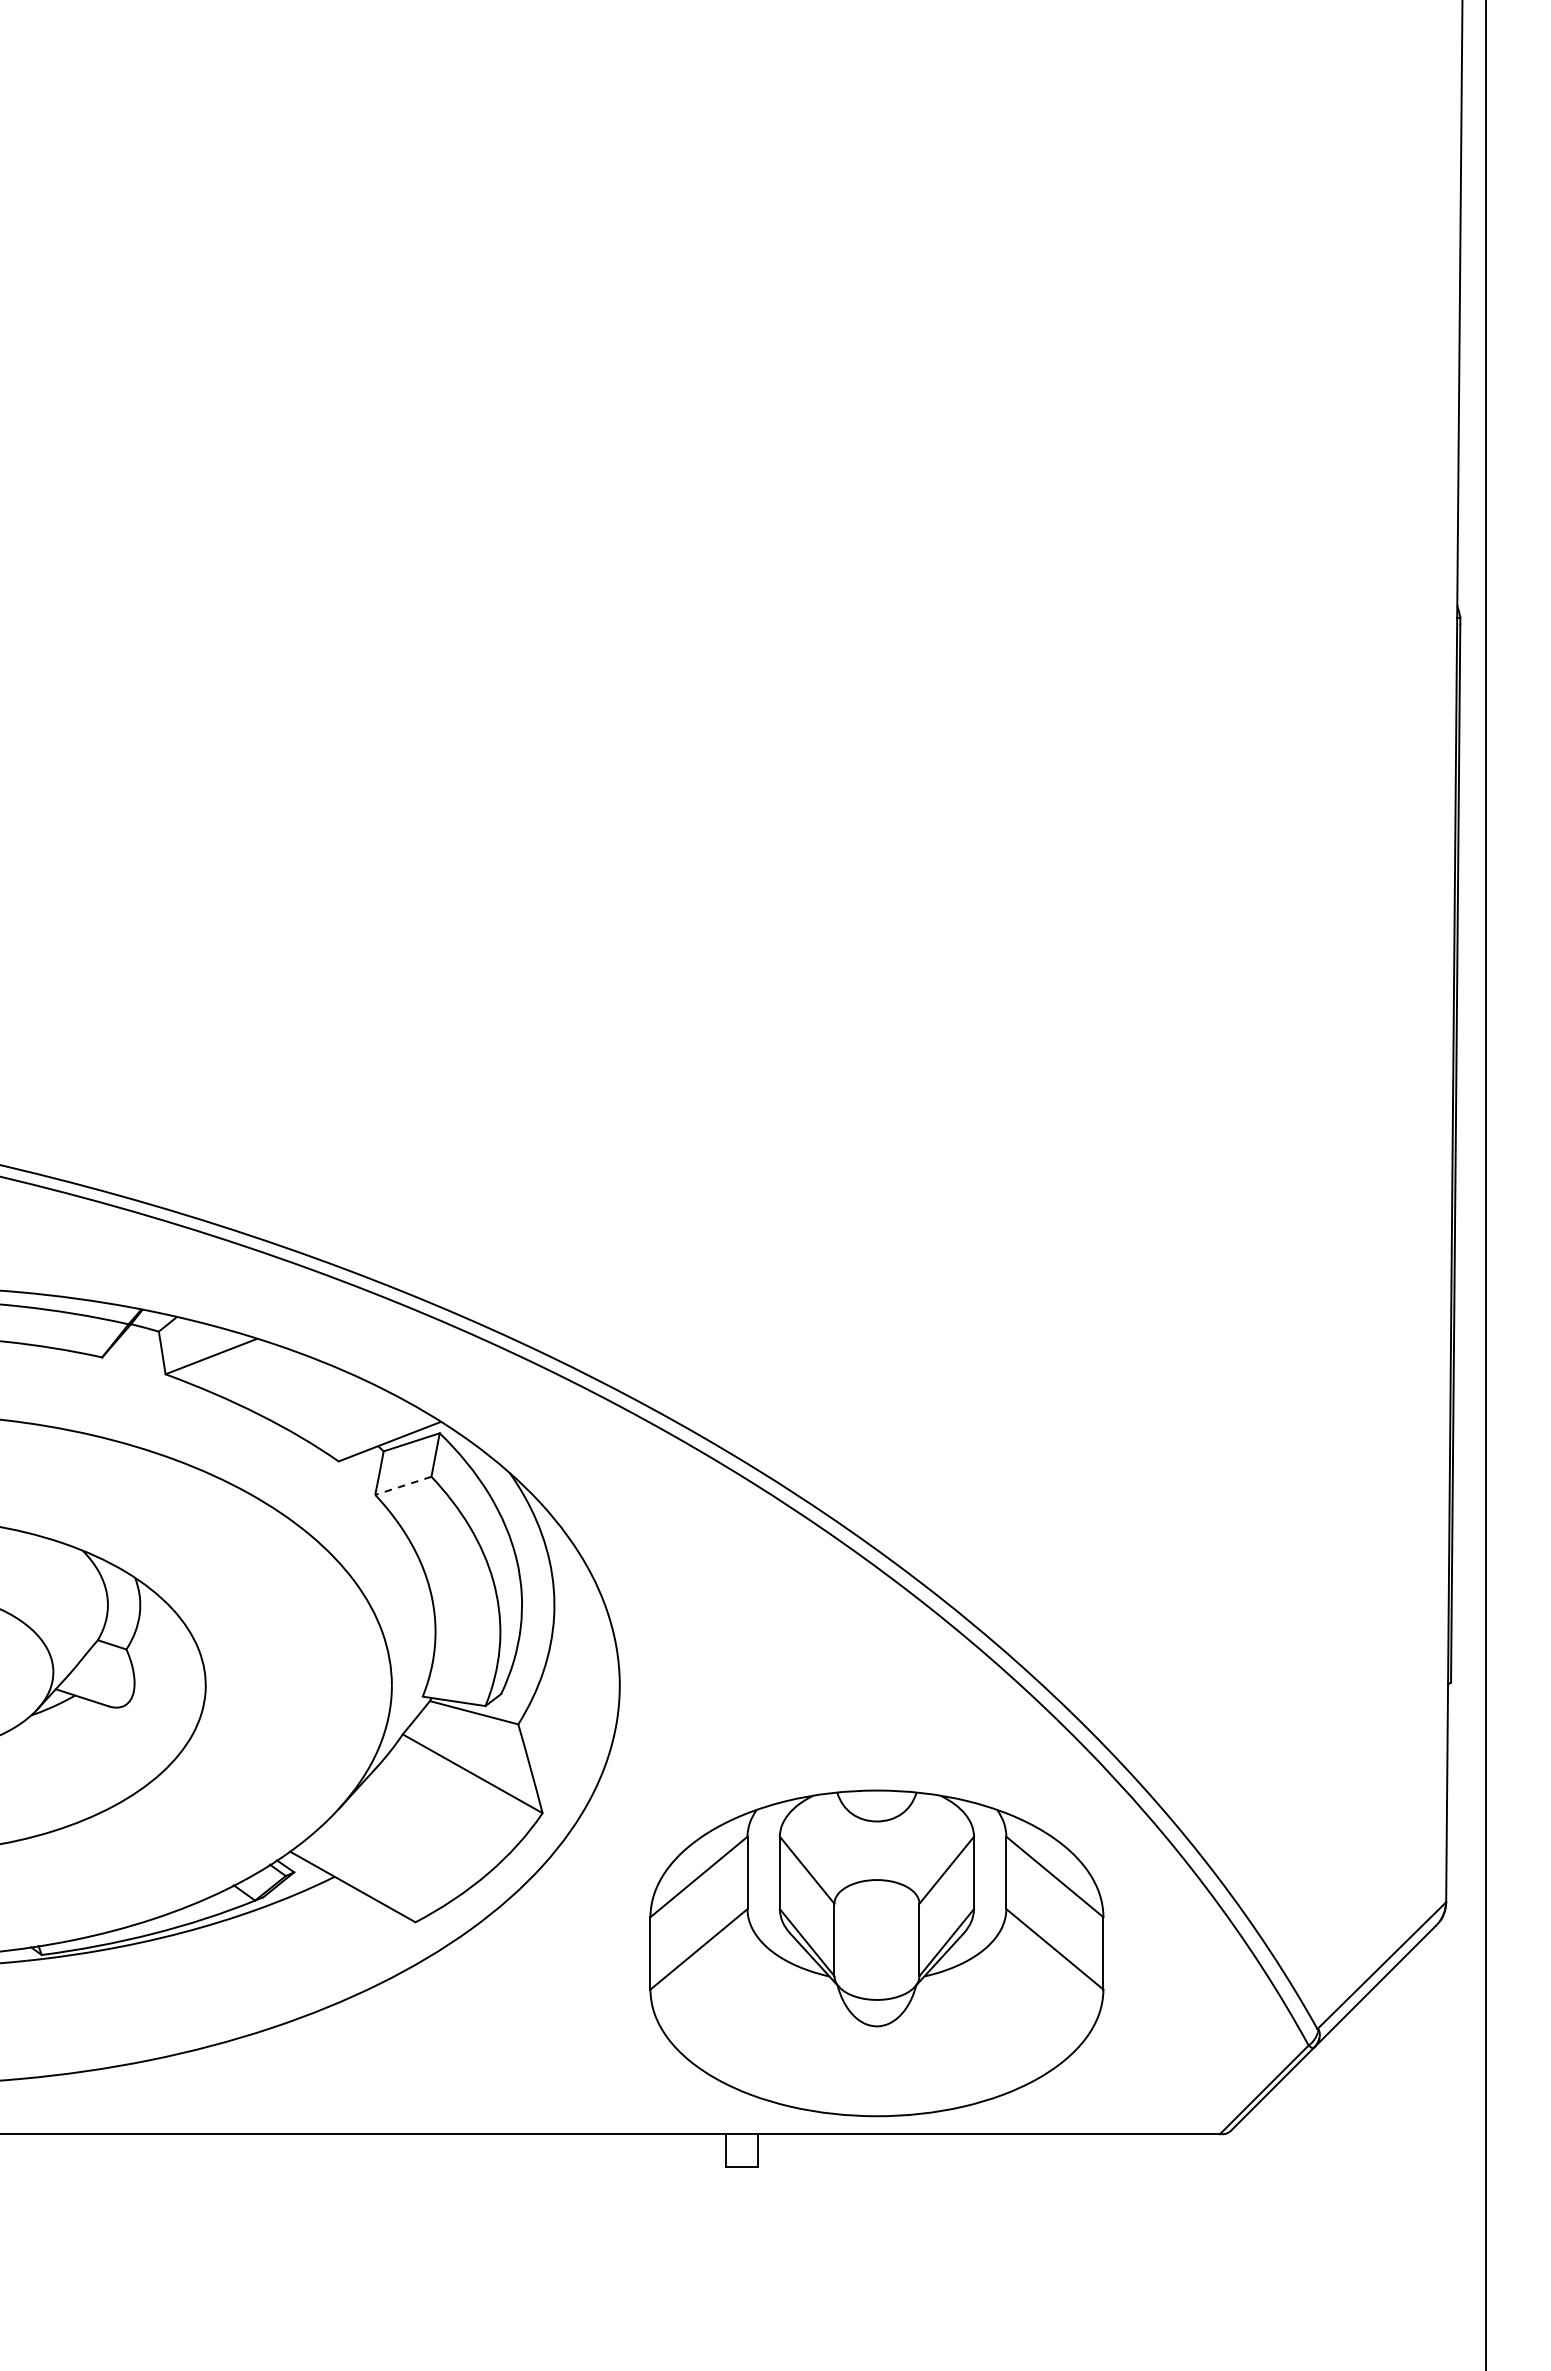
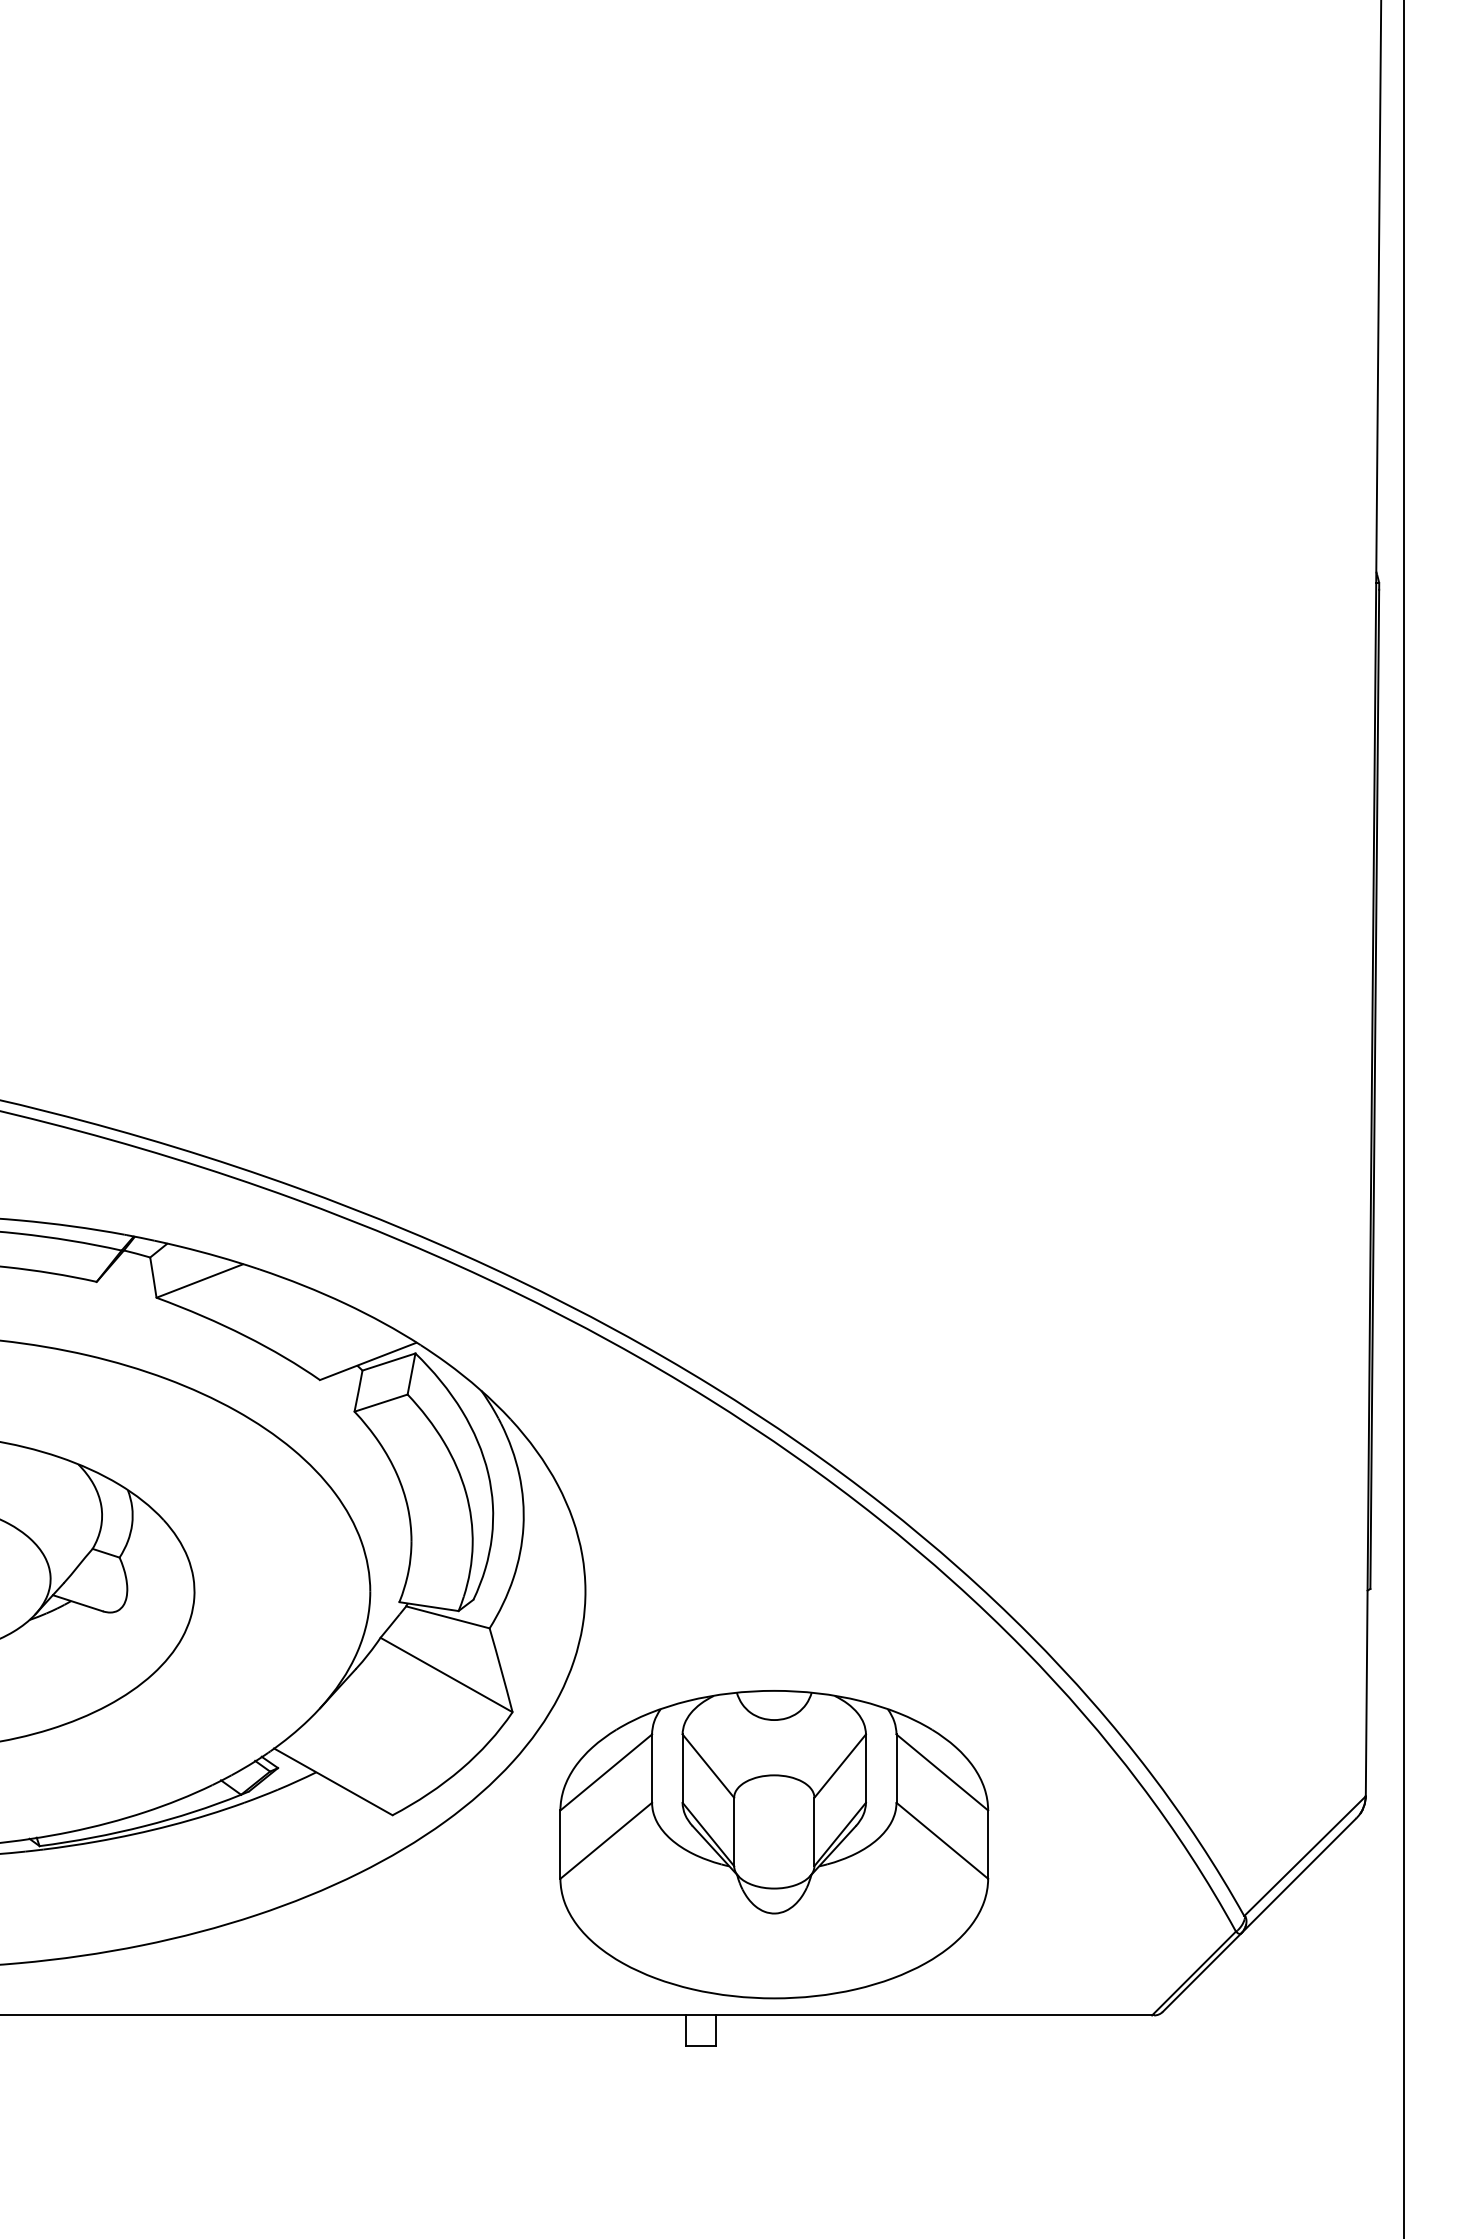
line: (403, 1486) -> (381, 1403), dashed -> solid
part: (877, 1953) -> (774, 1844), moved

